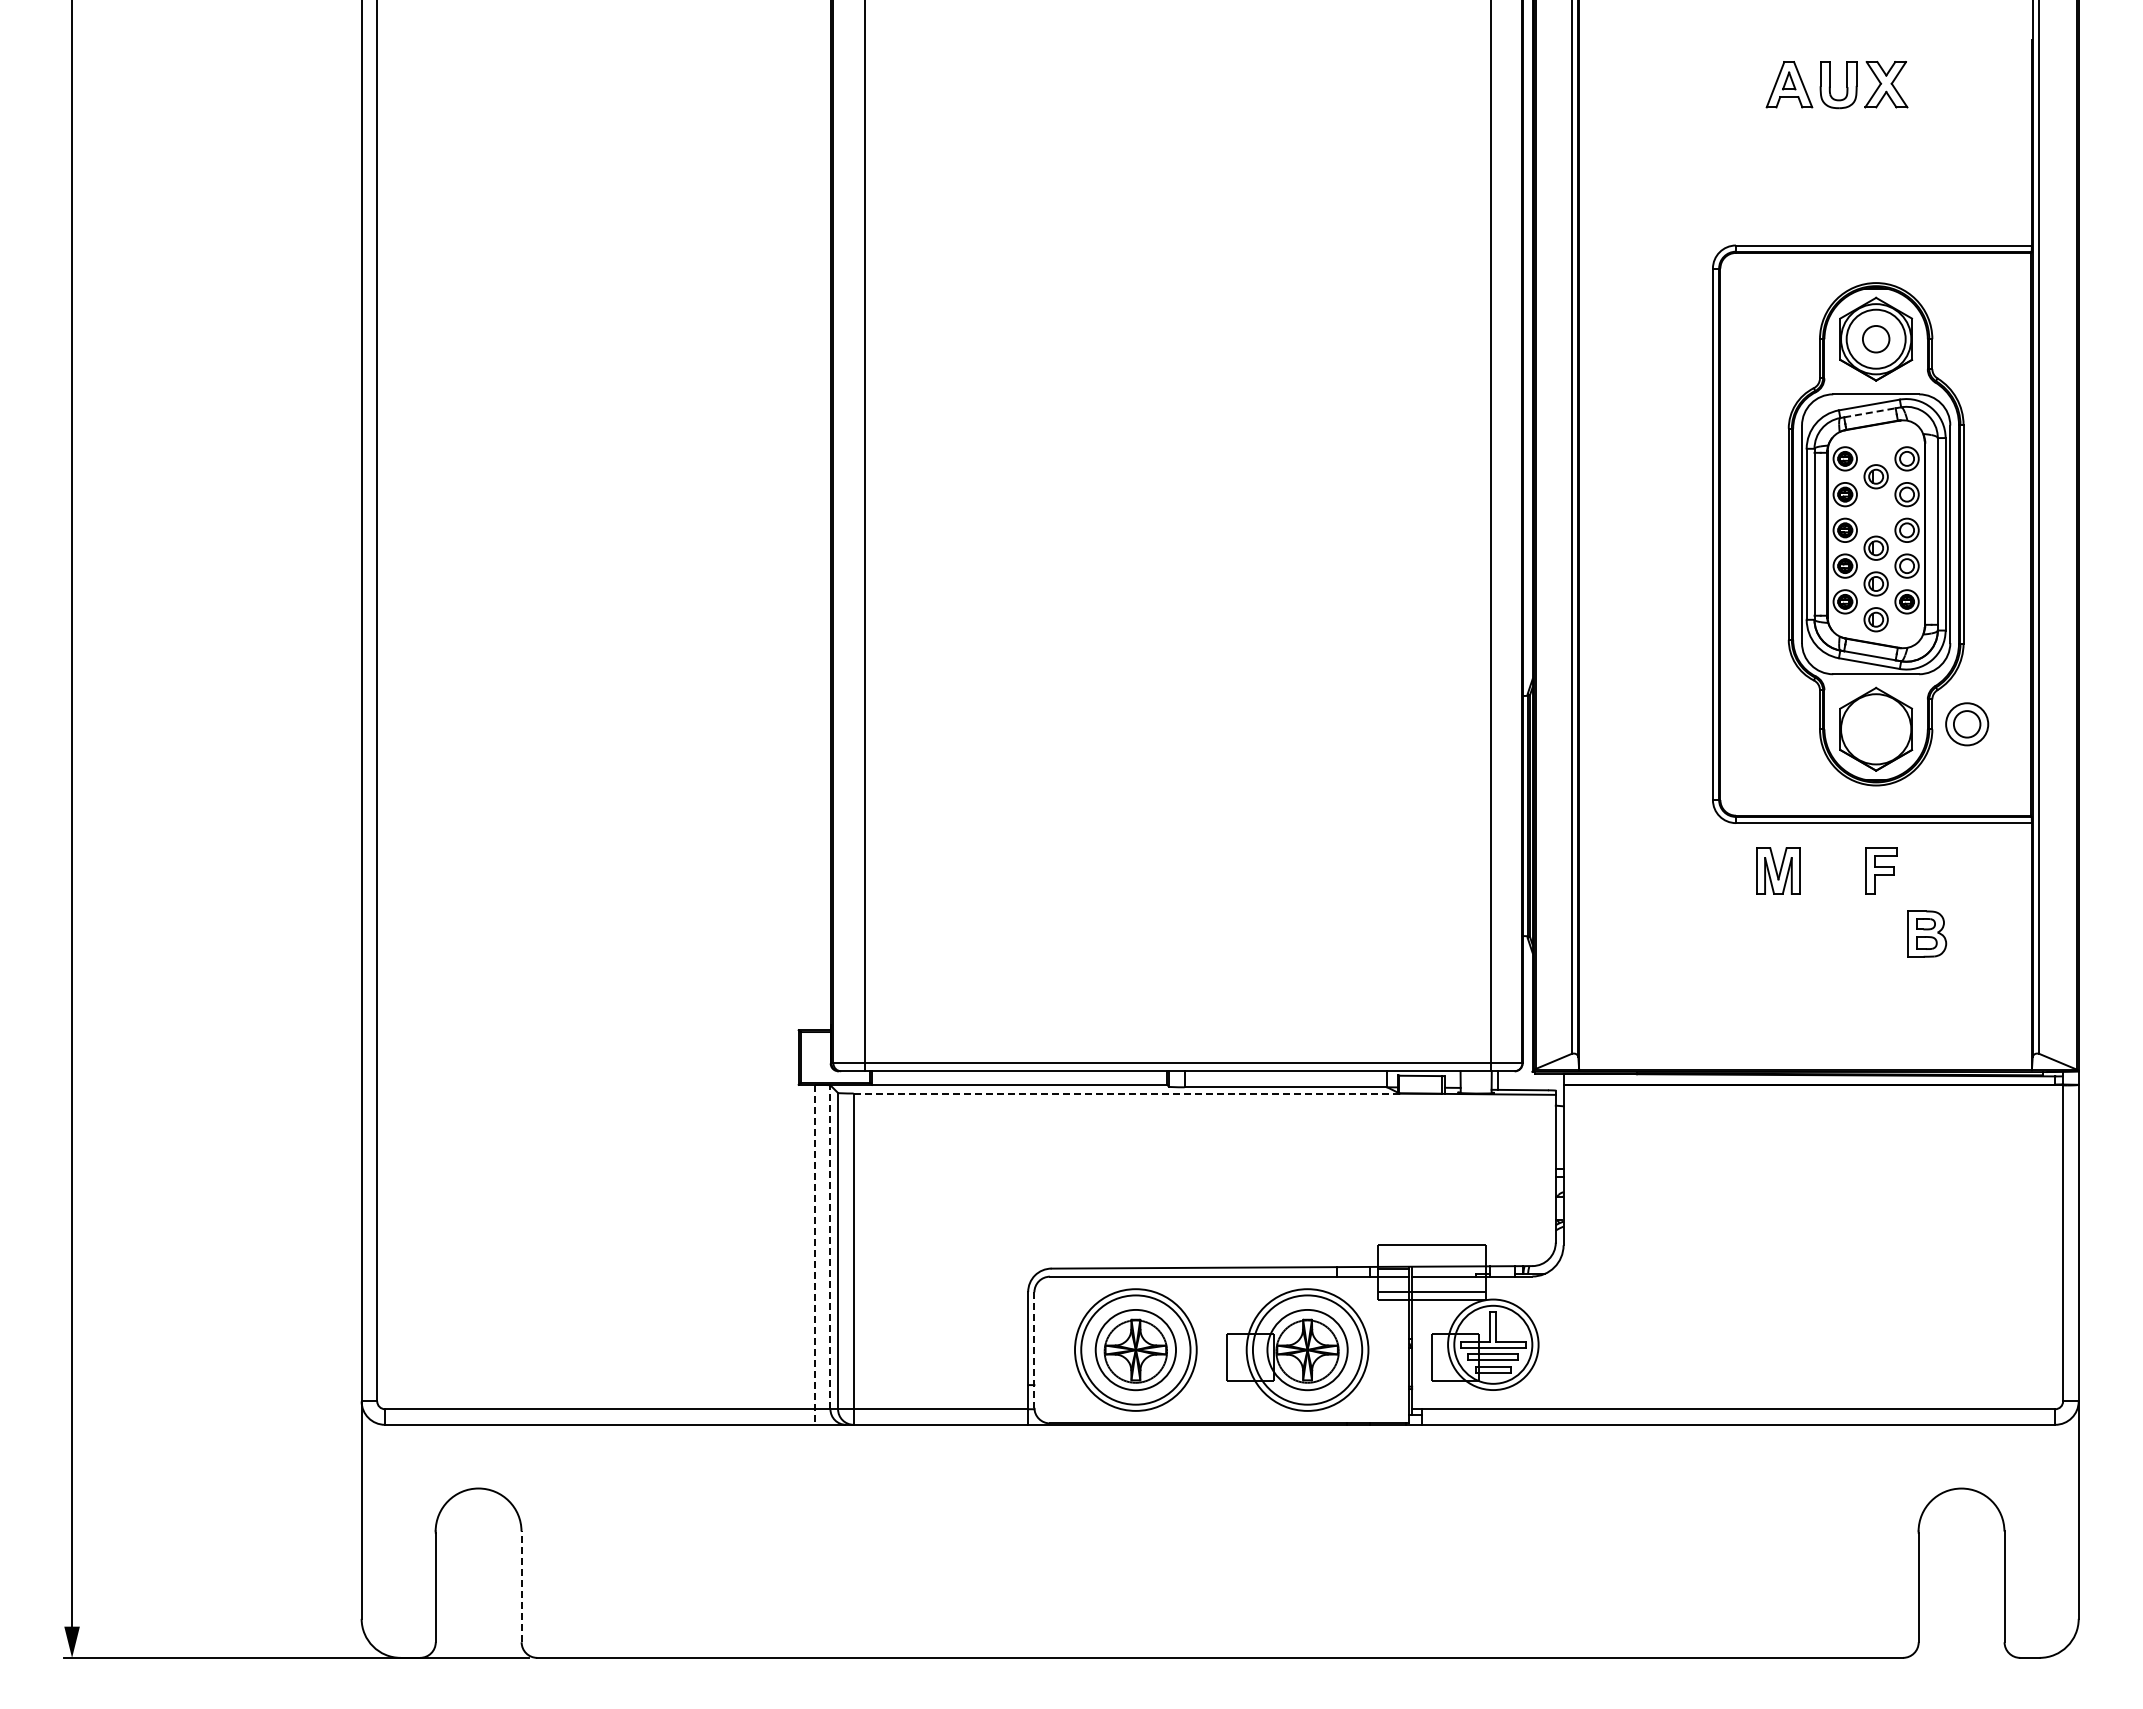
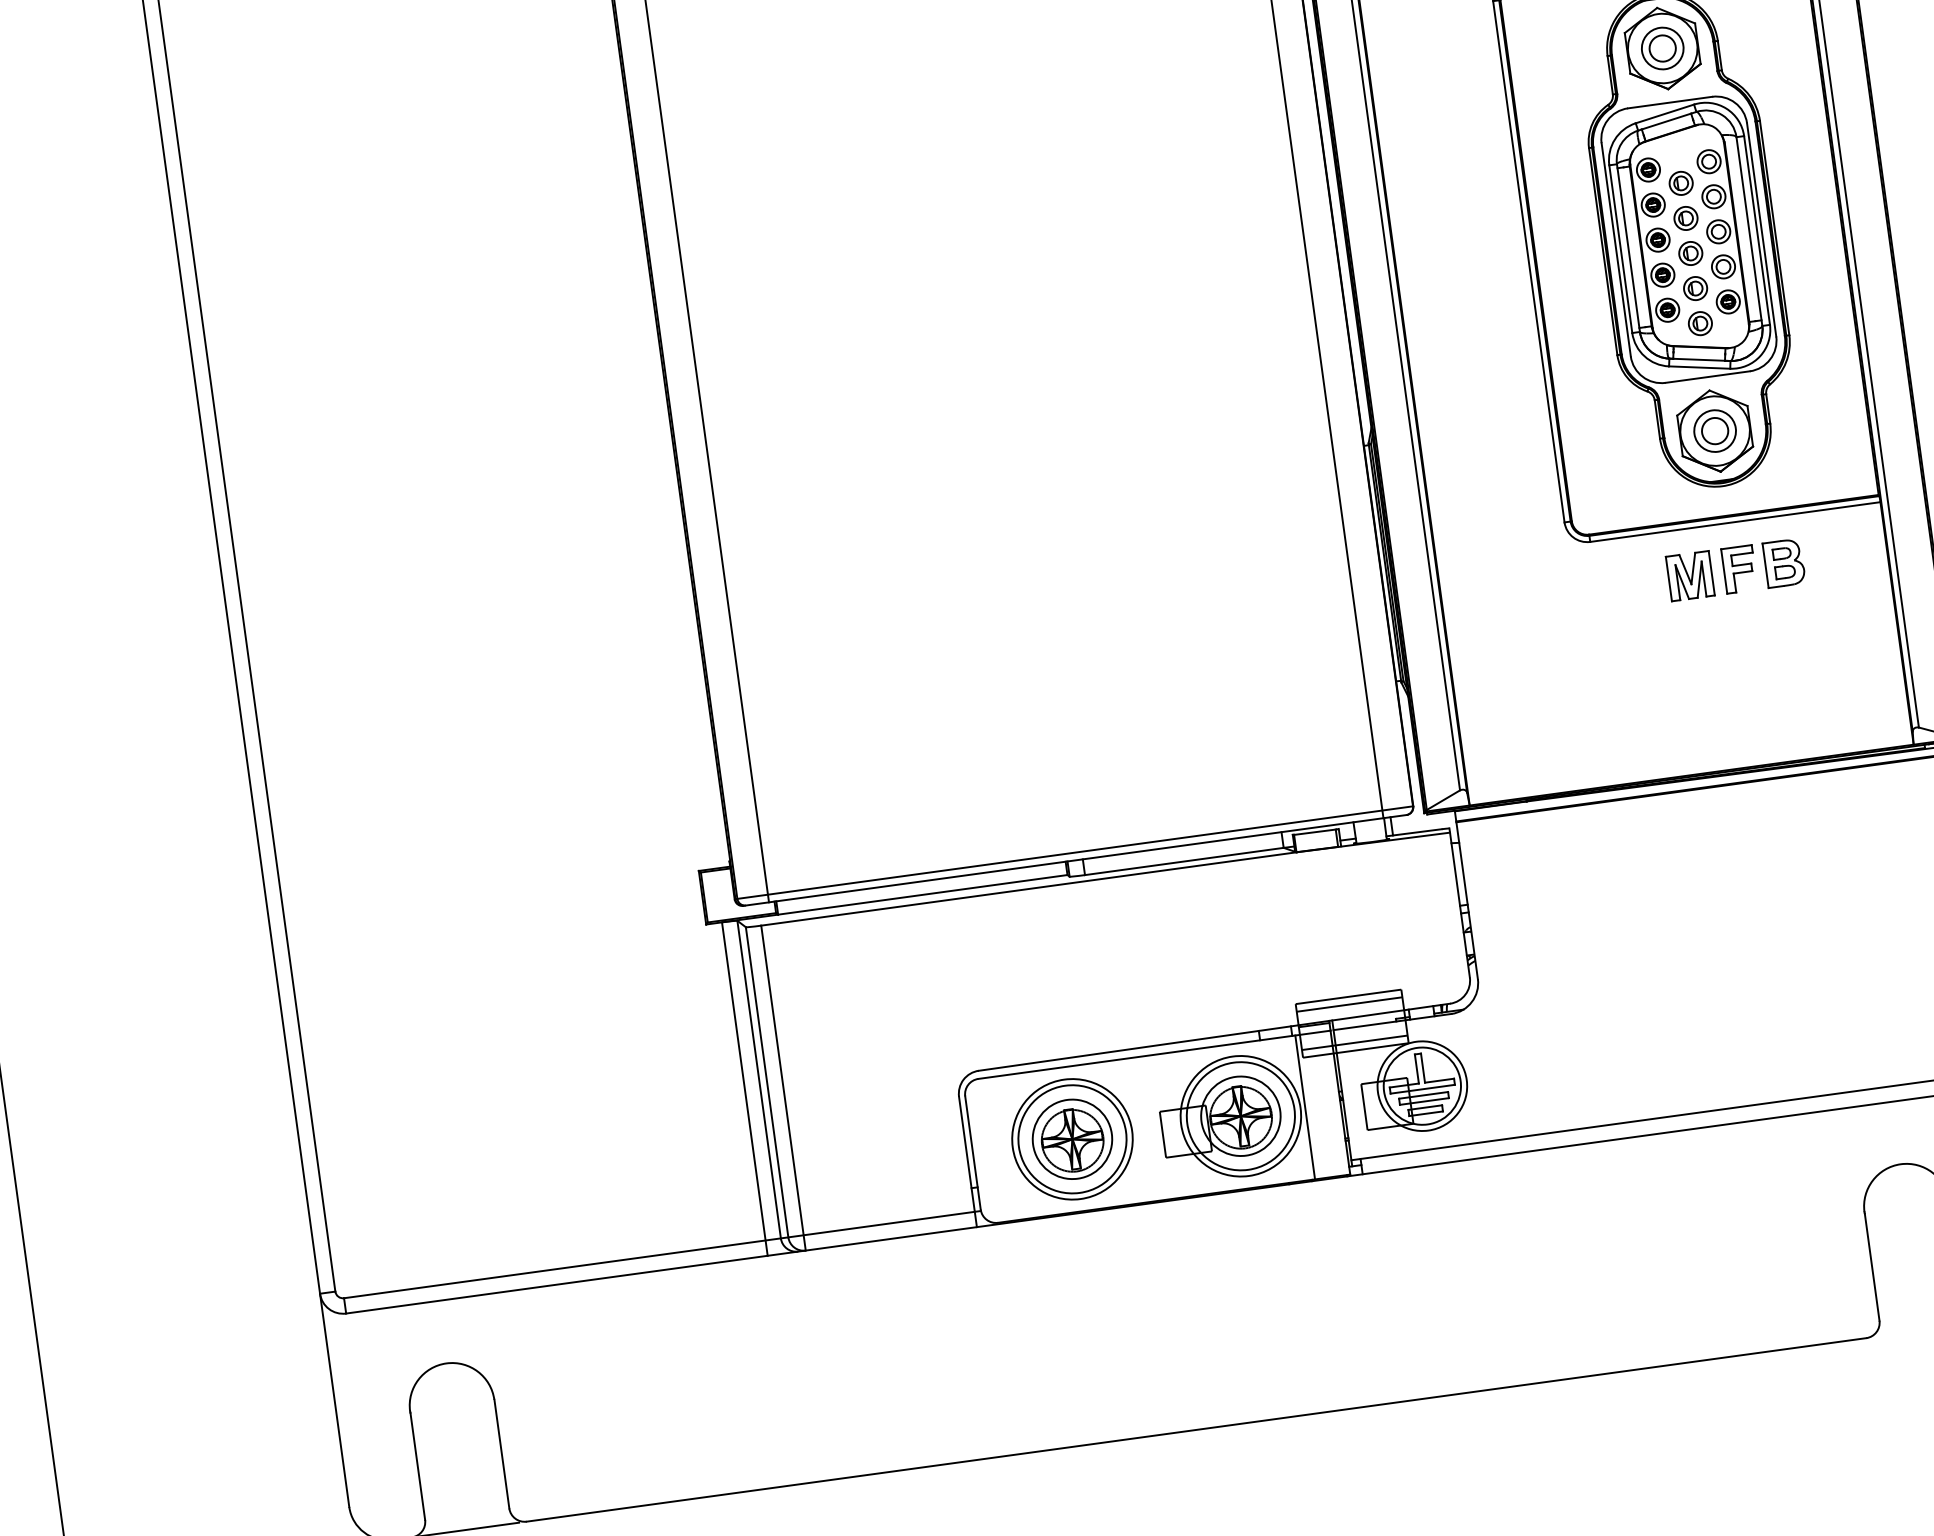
circle: (1876, 339) -> (1663, 48), size x0.71
line: (1870, 412) -> (1667, 121), dashed -> solid
part: (1875, 512) -> (1685, 218), added
part: (1967, 724) -> (1715, 431), moved
part: (1778, 870) -> (1690, 575), moved
part: (1927, 933) -> (1784, 562), moved
line: (1126, 1093) -> (1028, 888), dashed -> solid
line: (830, 1247) -> (759, 1079), dashed -> solid
line: (1431, 1253) -> (1349, 1004), added
line: (814, 1254) -> (744, 1088), dashed -> solid
line: (1373, 1349) -> (1305, 1106), added
line: (1034, 1350) -> (973, 1153), dashed -> solid
line: (521, 1586) -> (501, 1453), dashed -> solid

